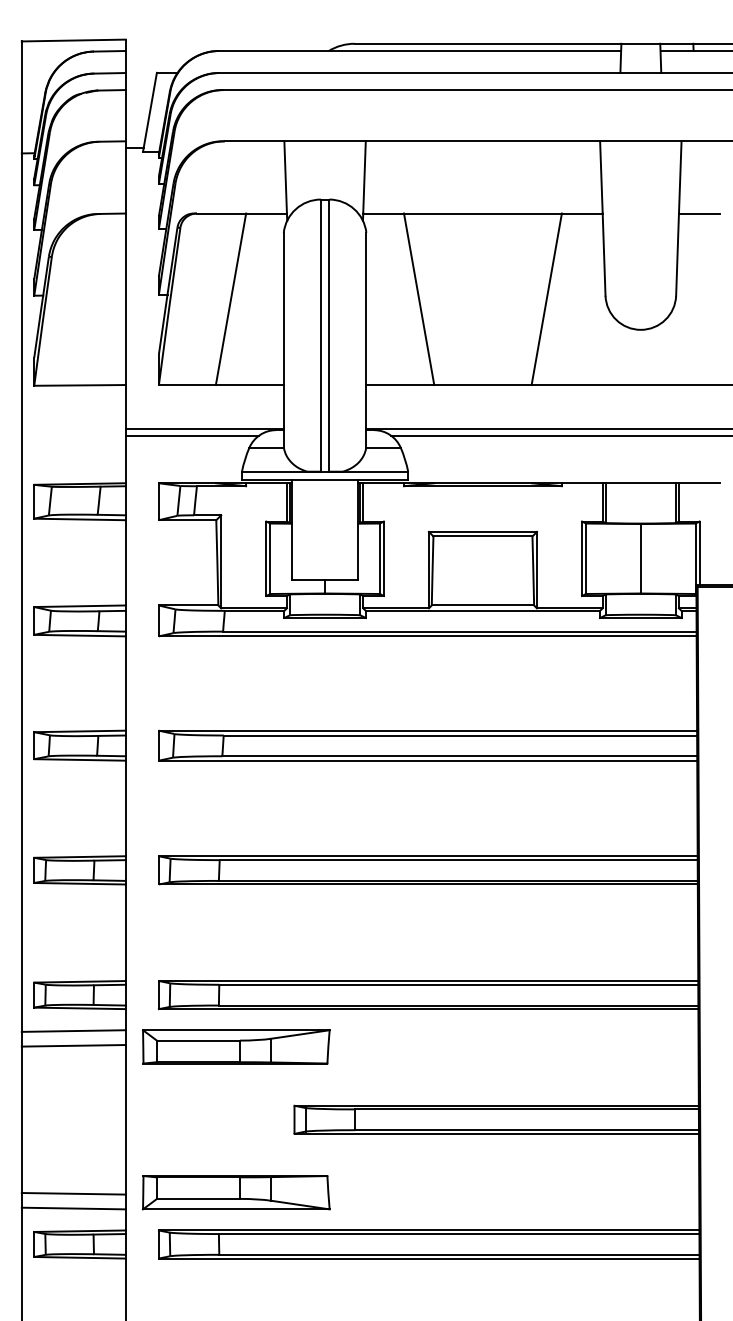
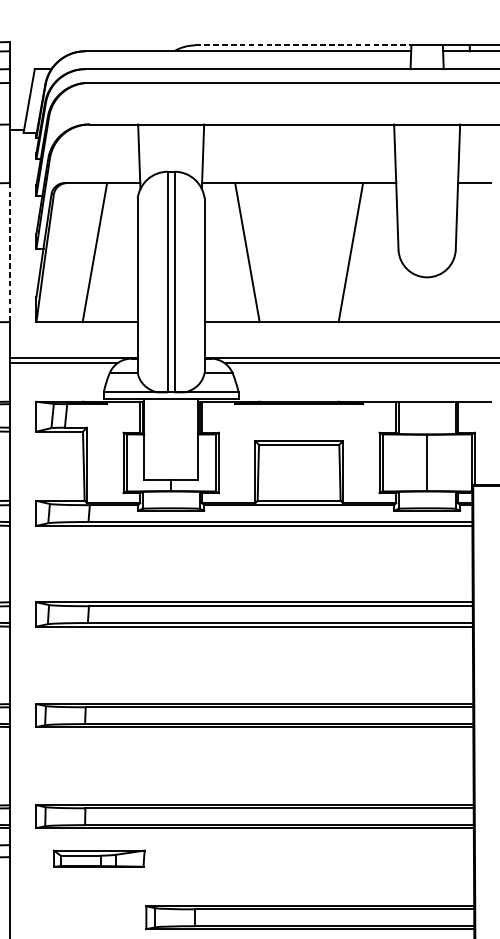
line: (488, 43) -> (303, 45), solid -> dashed
line: (125, 299) -> (9, 252), solid -> dashed
part: (236, 1046) -> (99, 858), size x0.6

